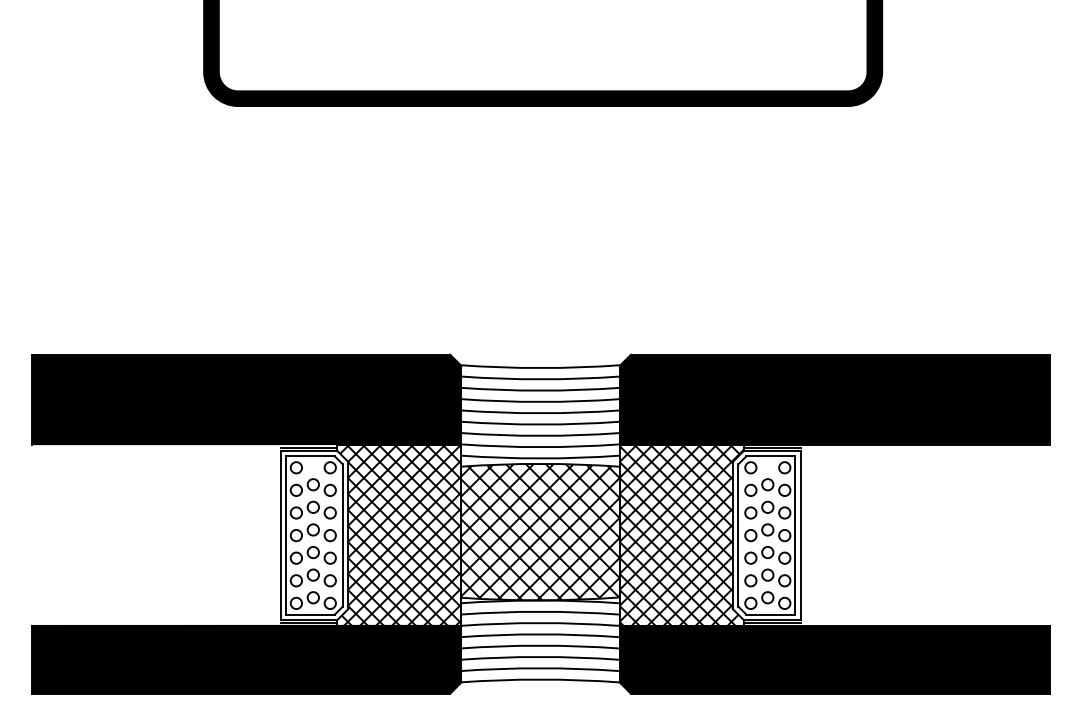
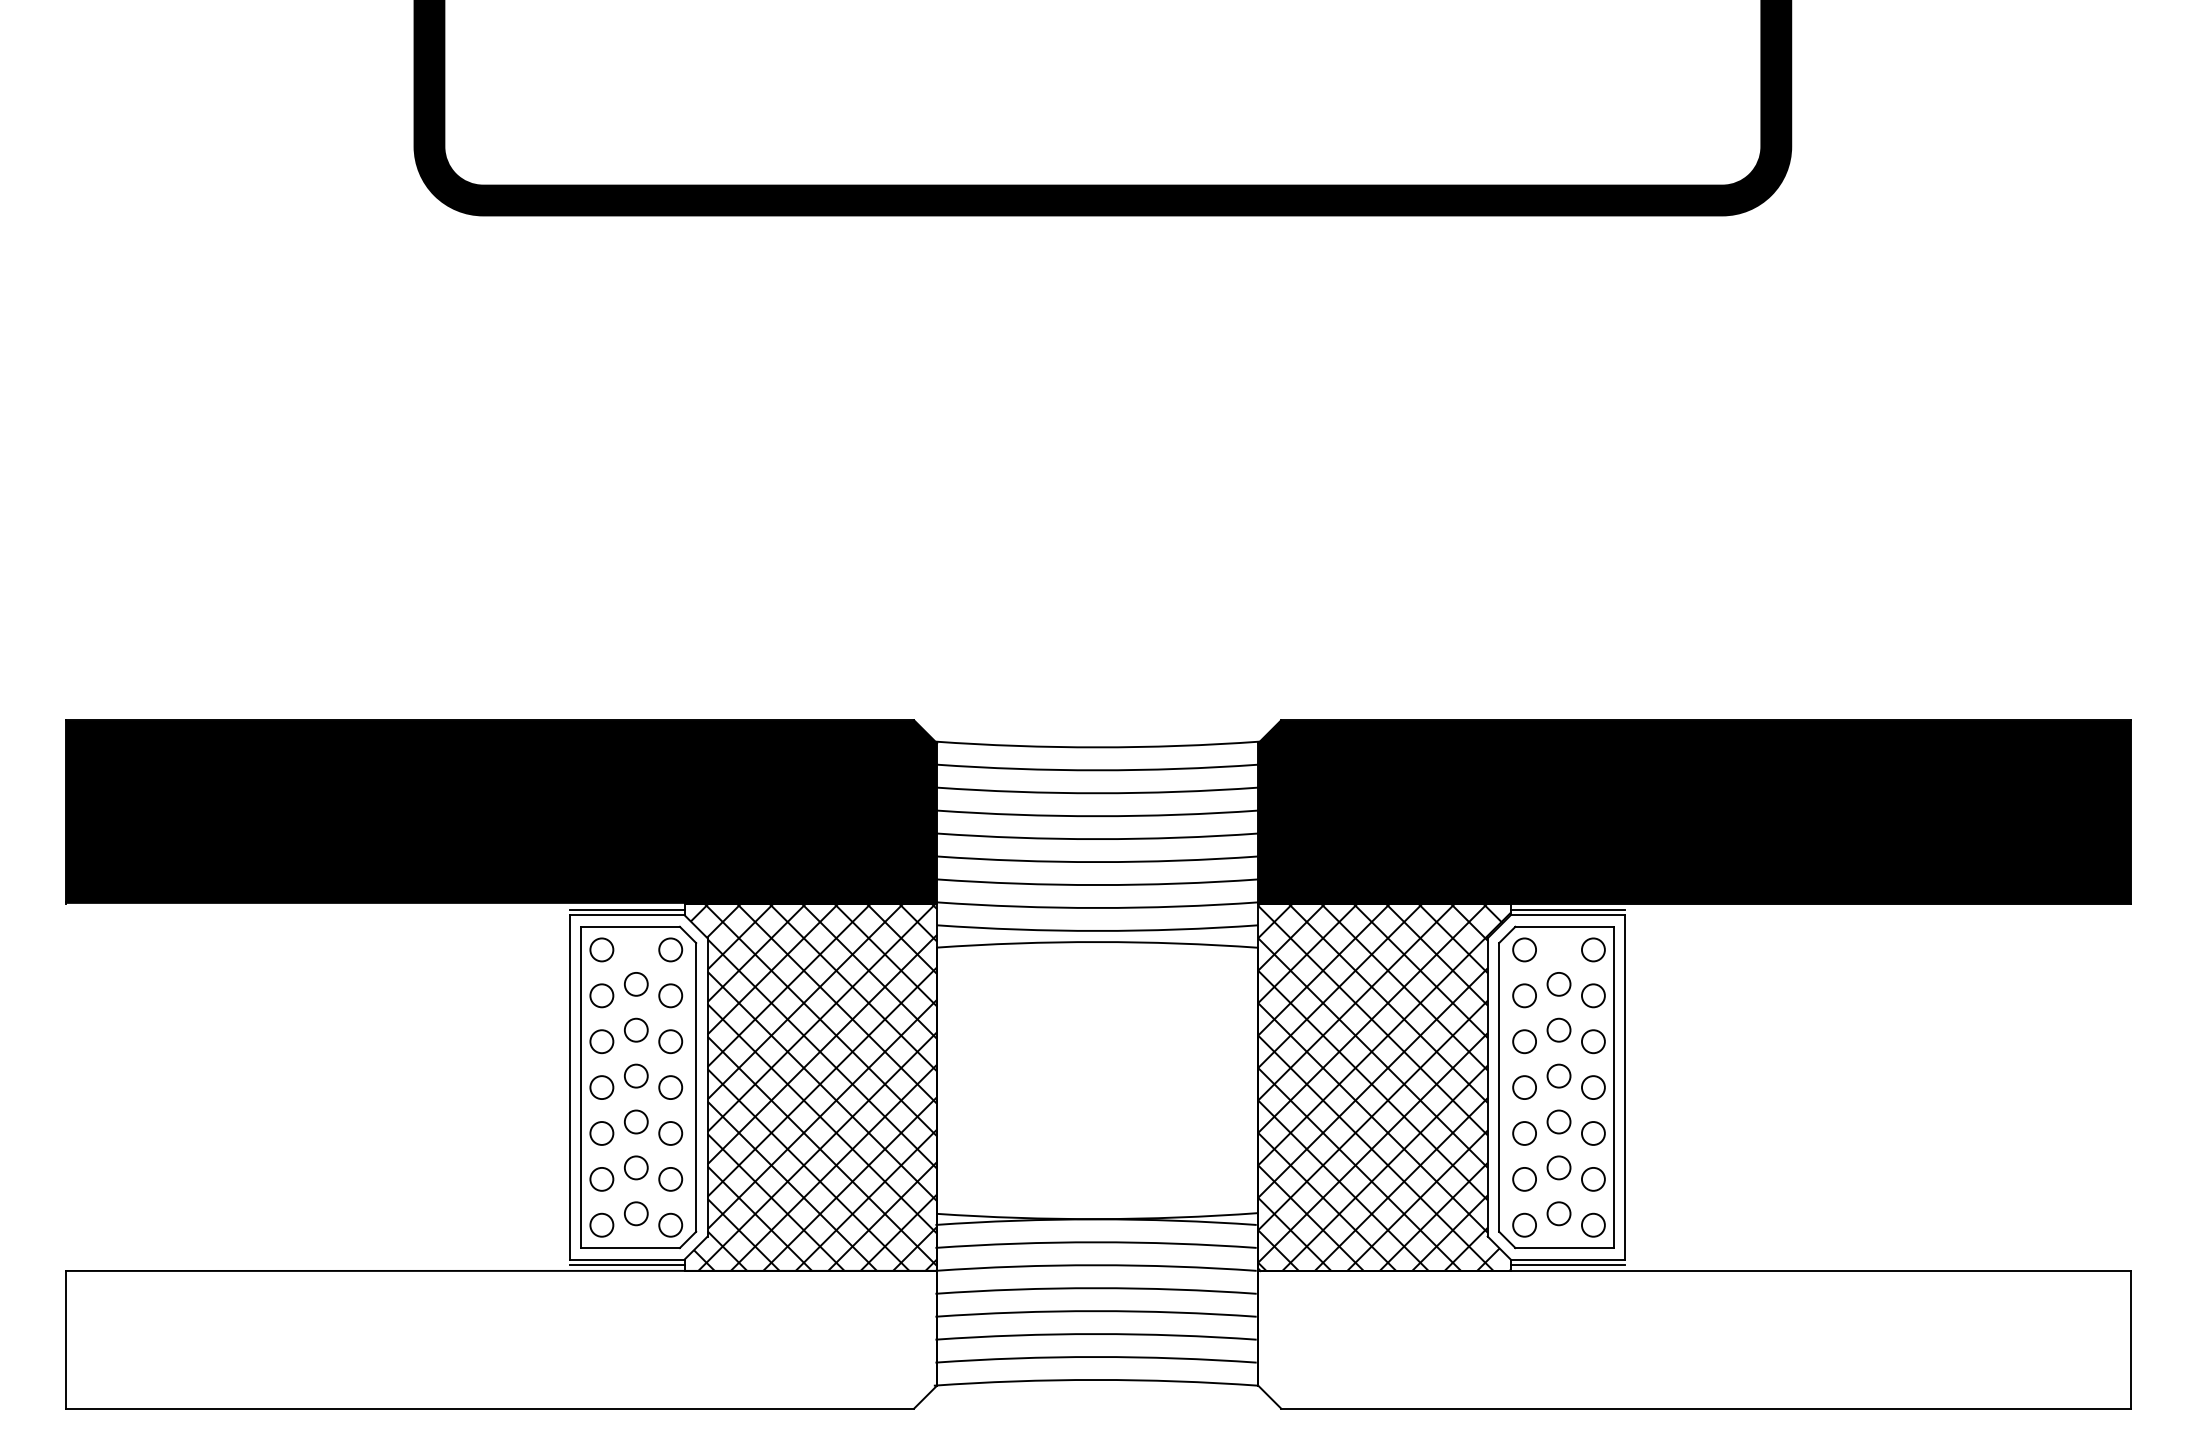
hatch: (540, 531) -> (1097, 1079), removed
fill: (246, 659) -> (500, 1339), removed
fill: (834, 659) -> (1694, 1339), removed

